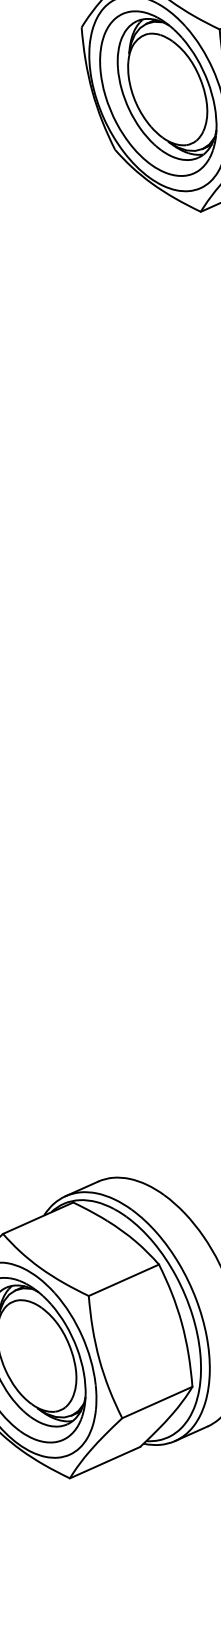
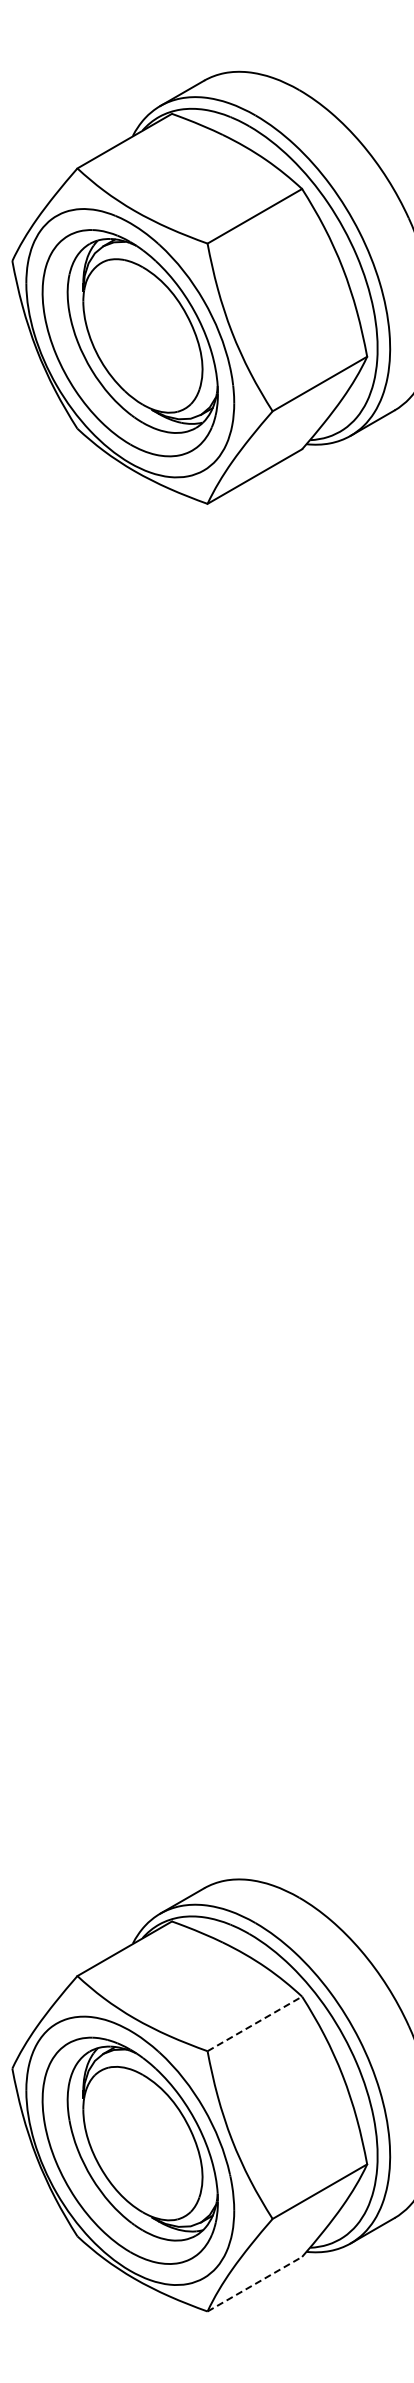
line: (123, 1279) -> (254, 2023), solid -> dashed
line: (104, 1462) -> (254, 2284), solid -> dashed

